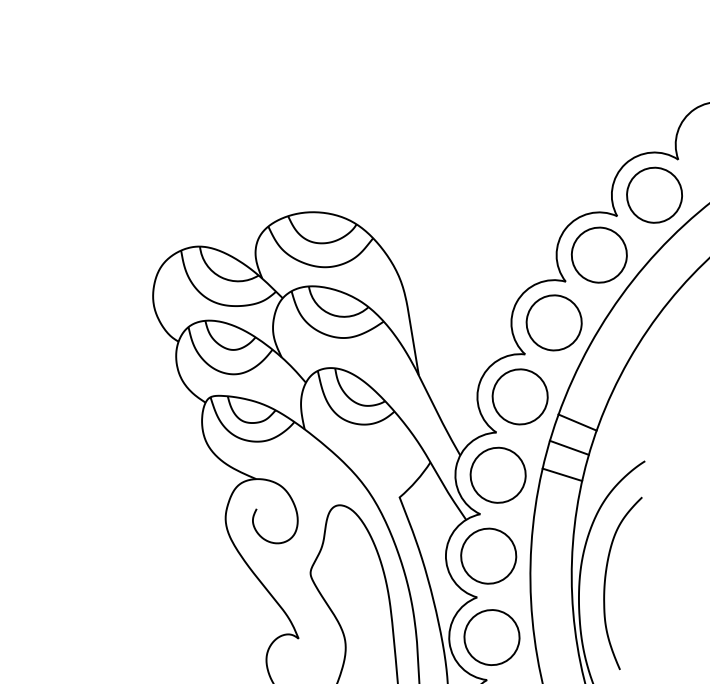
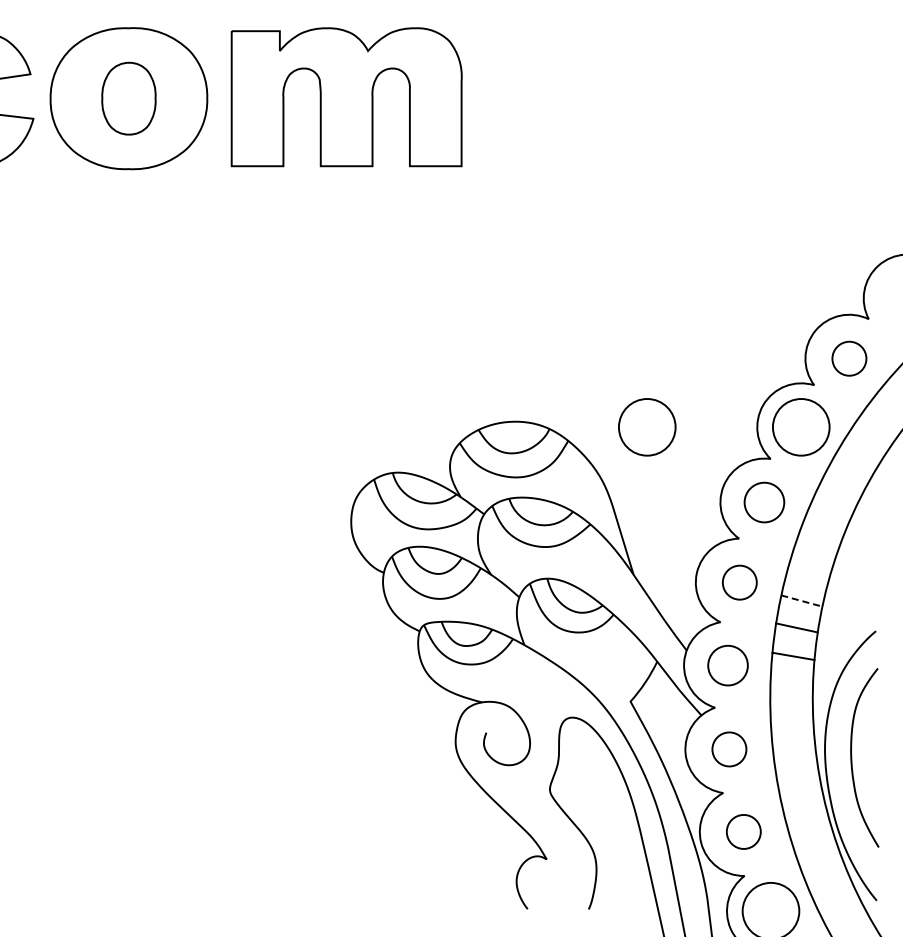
circle: (654, 195) -> (849, 358), size x0.6
circle: (451, 235) -> (647, 427), added
circle: (554, 322) -> (764, 502), size x0.7
circle: (519, 396) -> (739, 582), size x0.6
line: (578, 423) -> (802, 601), solid -> dashed
circle: (497, 475) -> (727, 665), size x0.7
circle: (488, 556) -> (729, 749), size x0.6
circle: (491, 637) -> (743, 831), size x0.6

